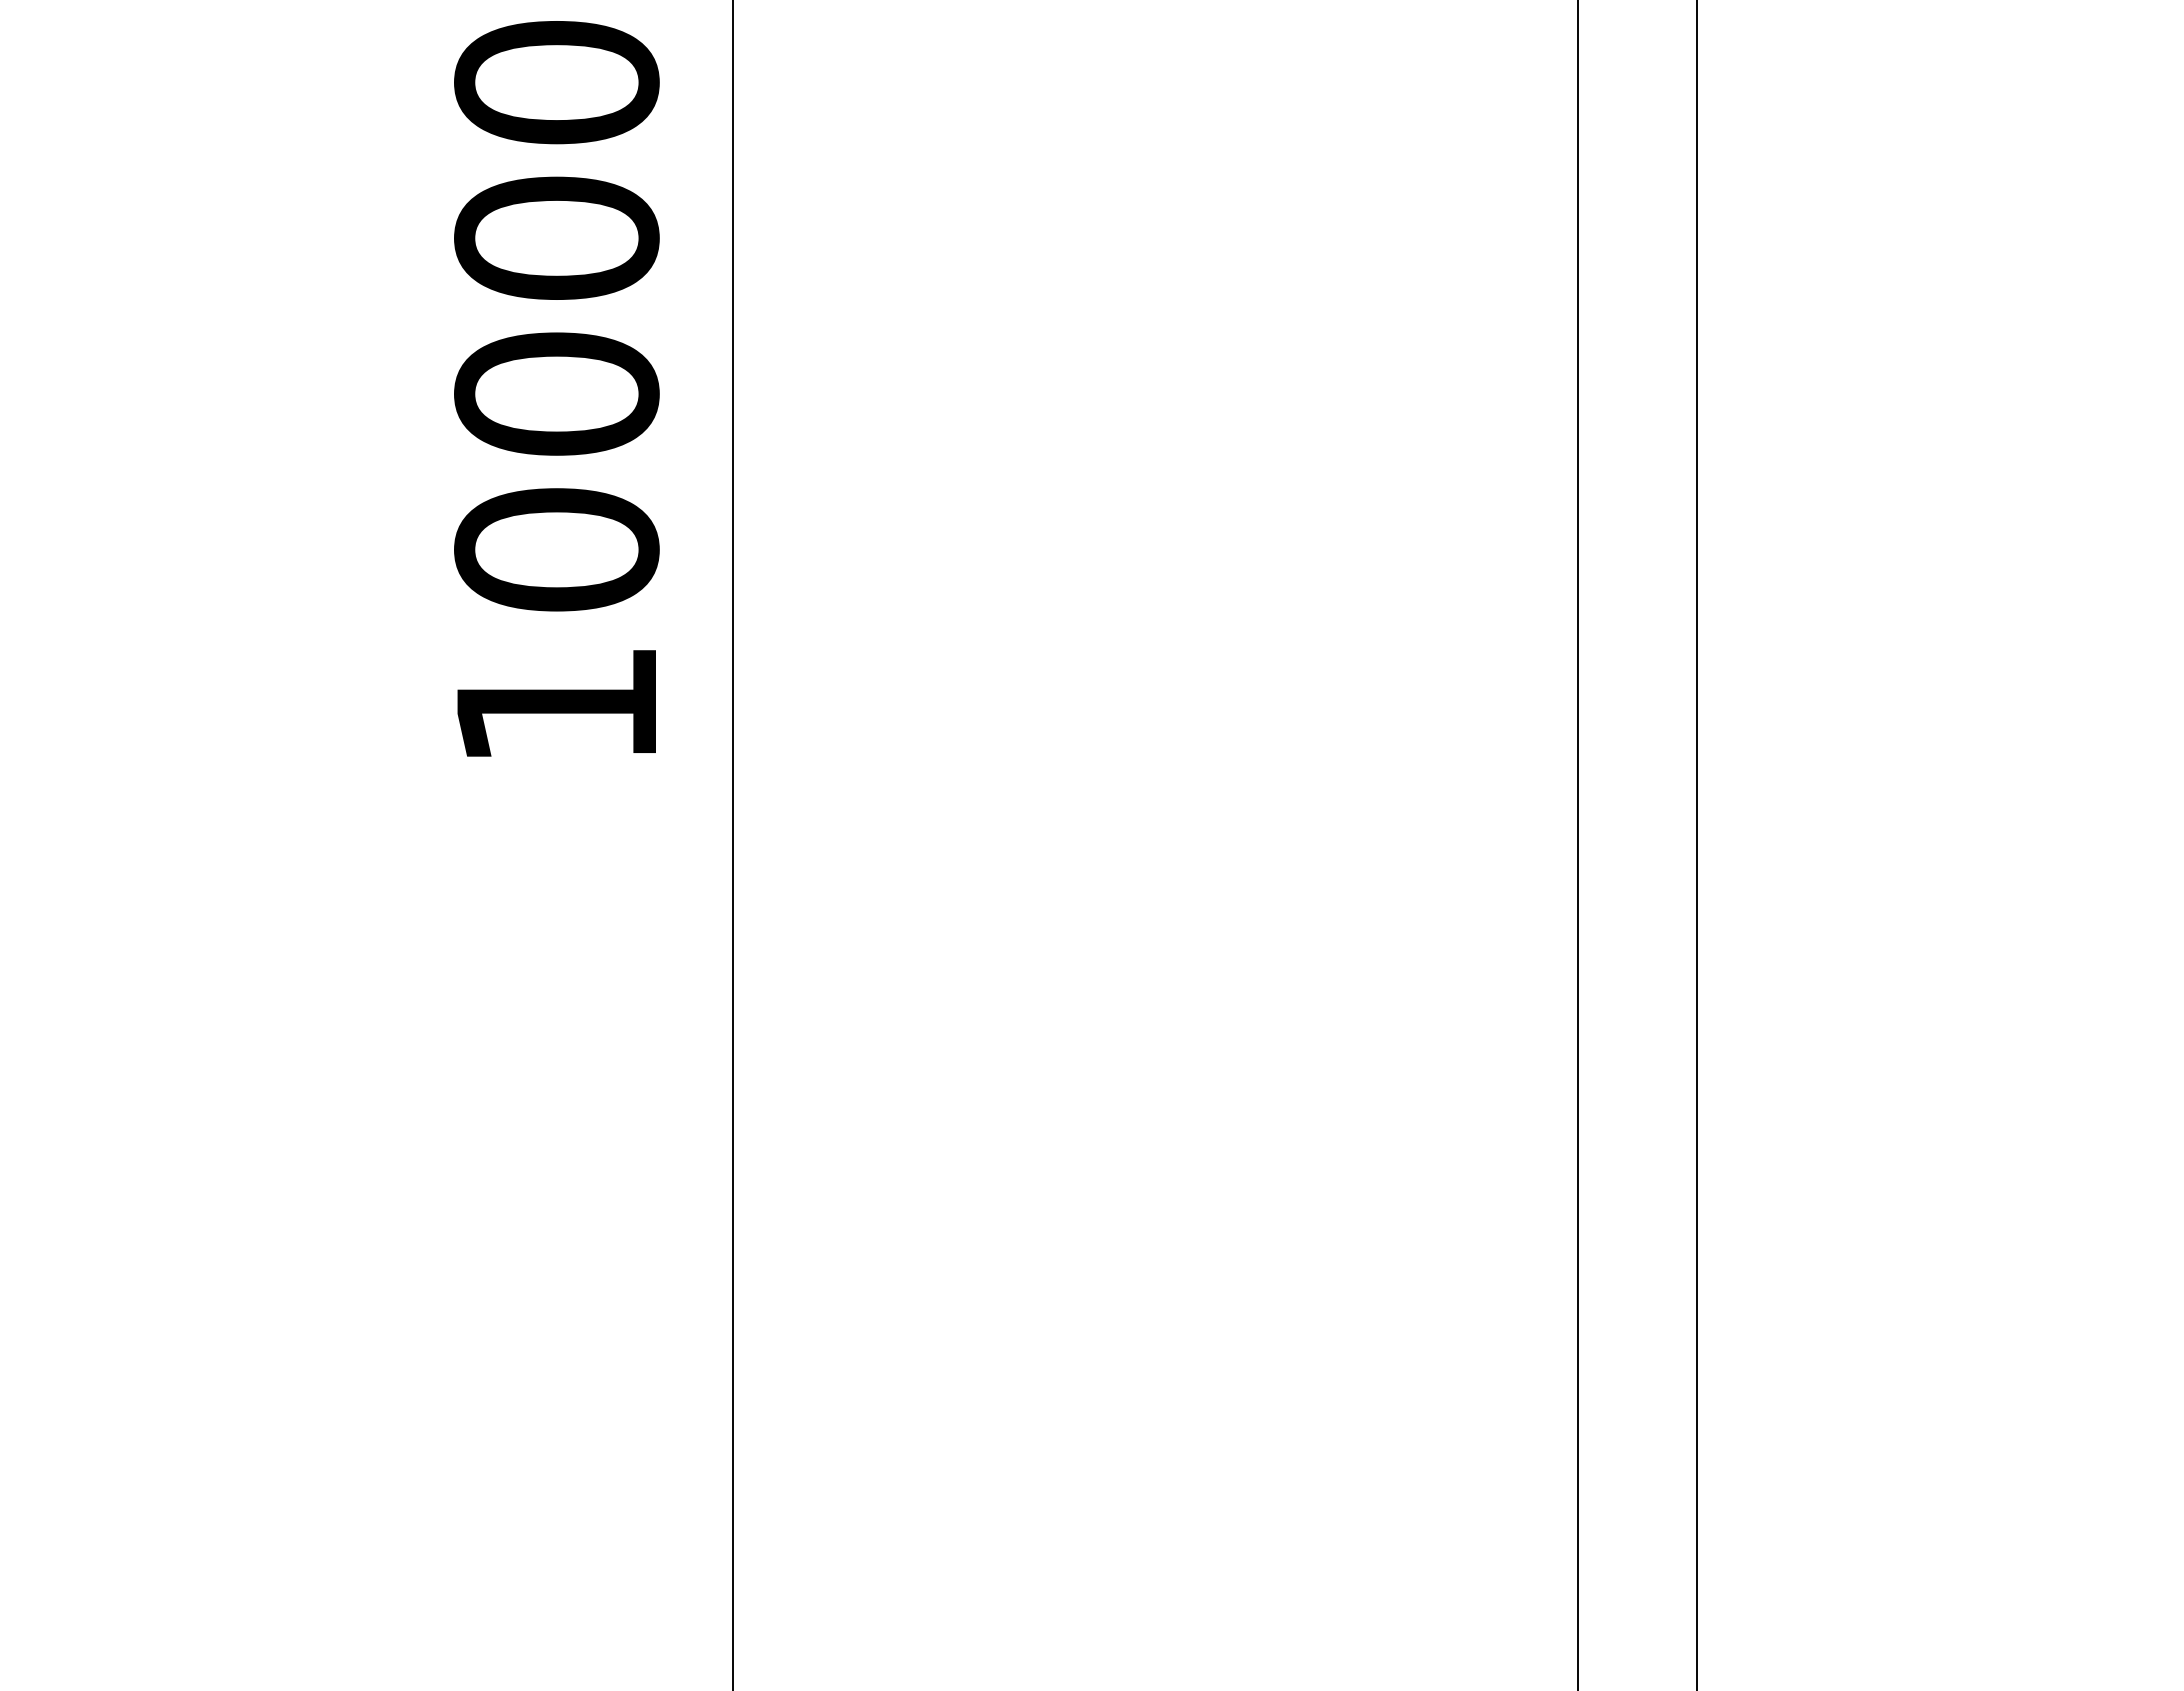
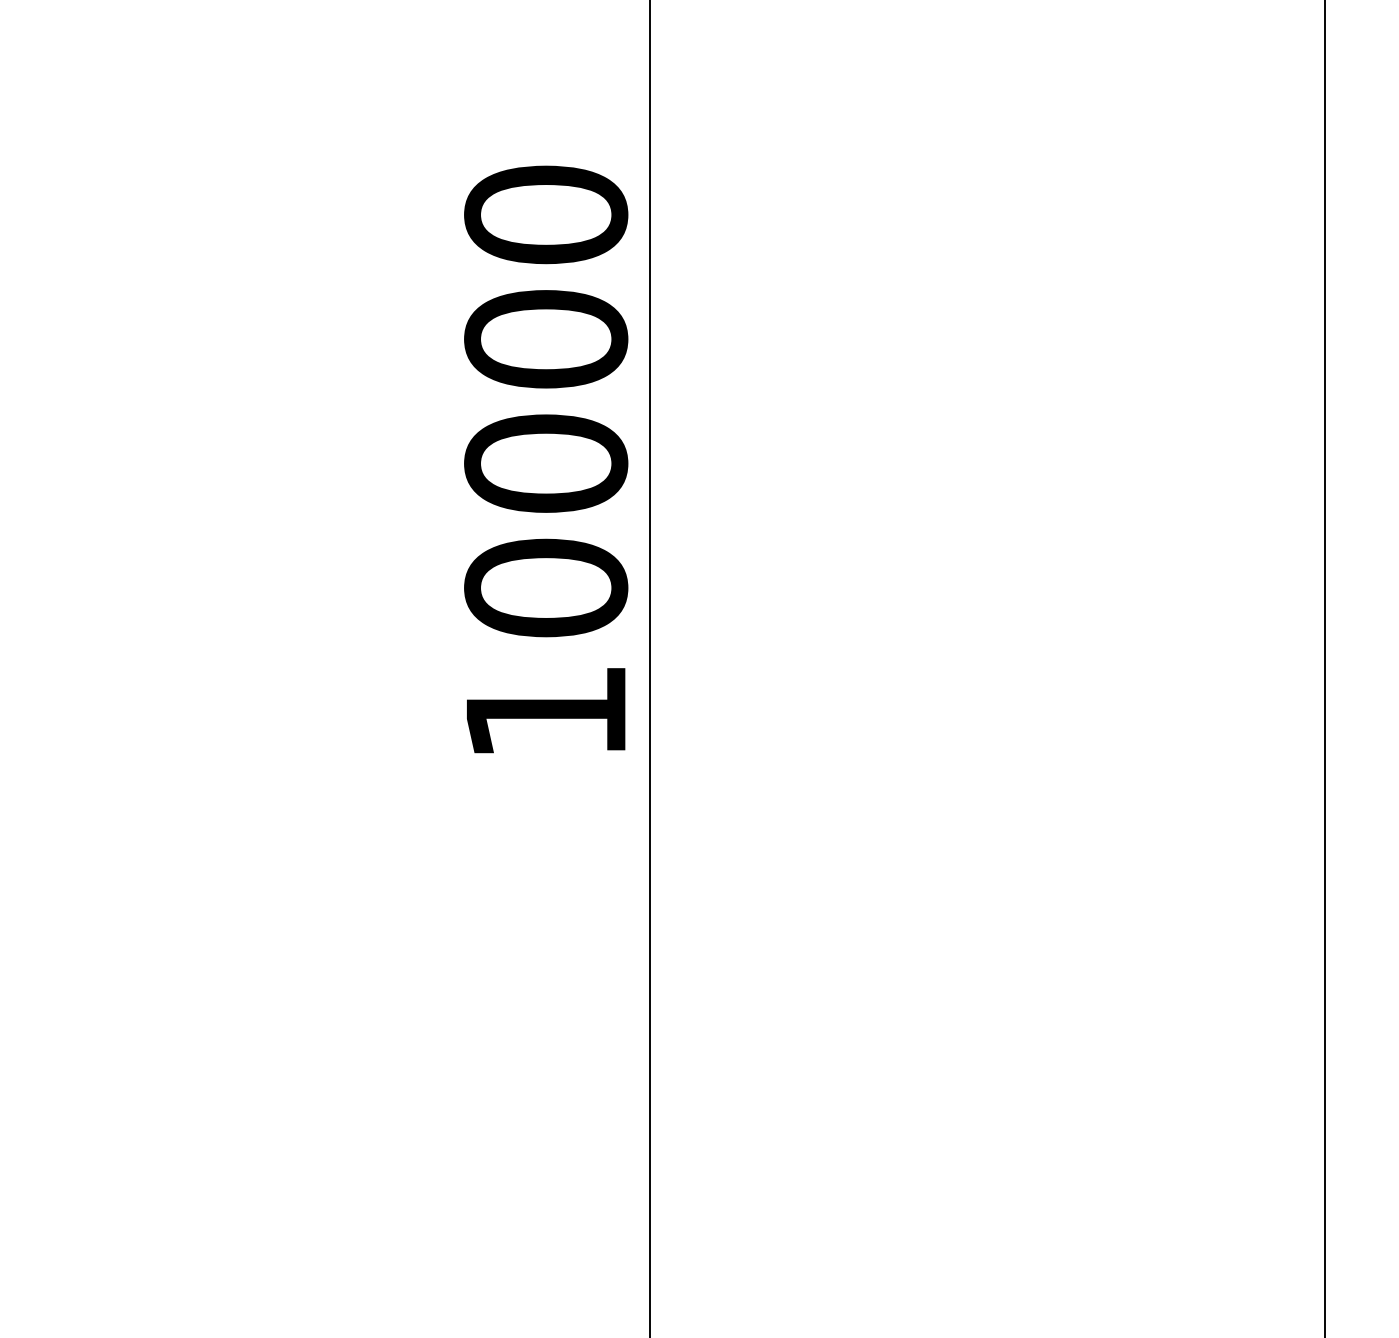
text: (556, 388) -> (545, 459), moved

